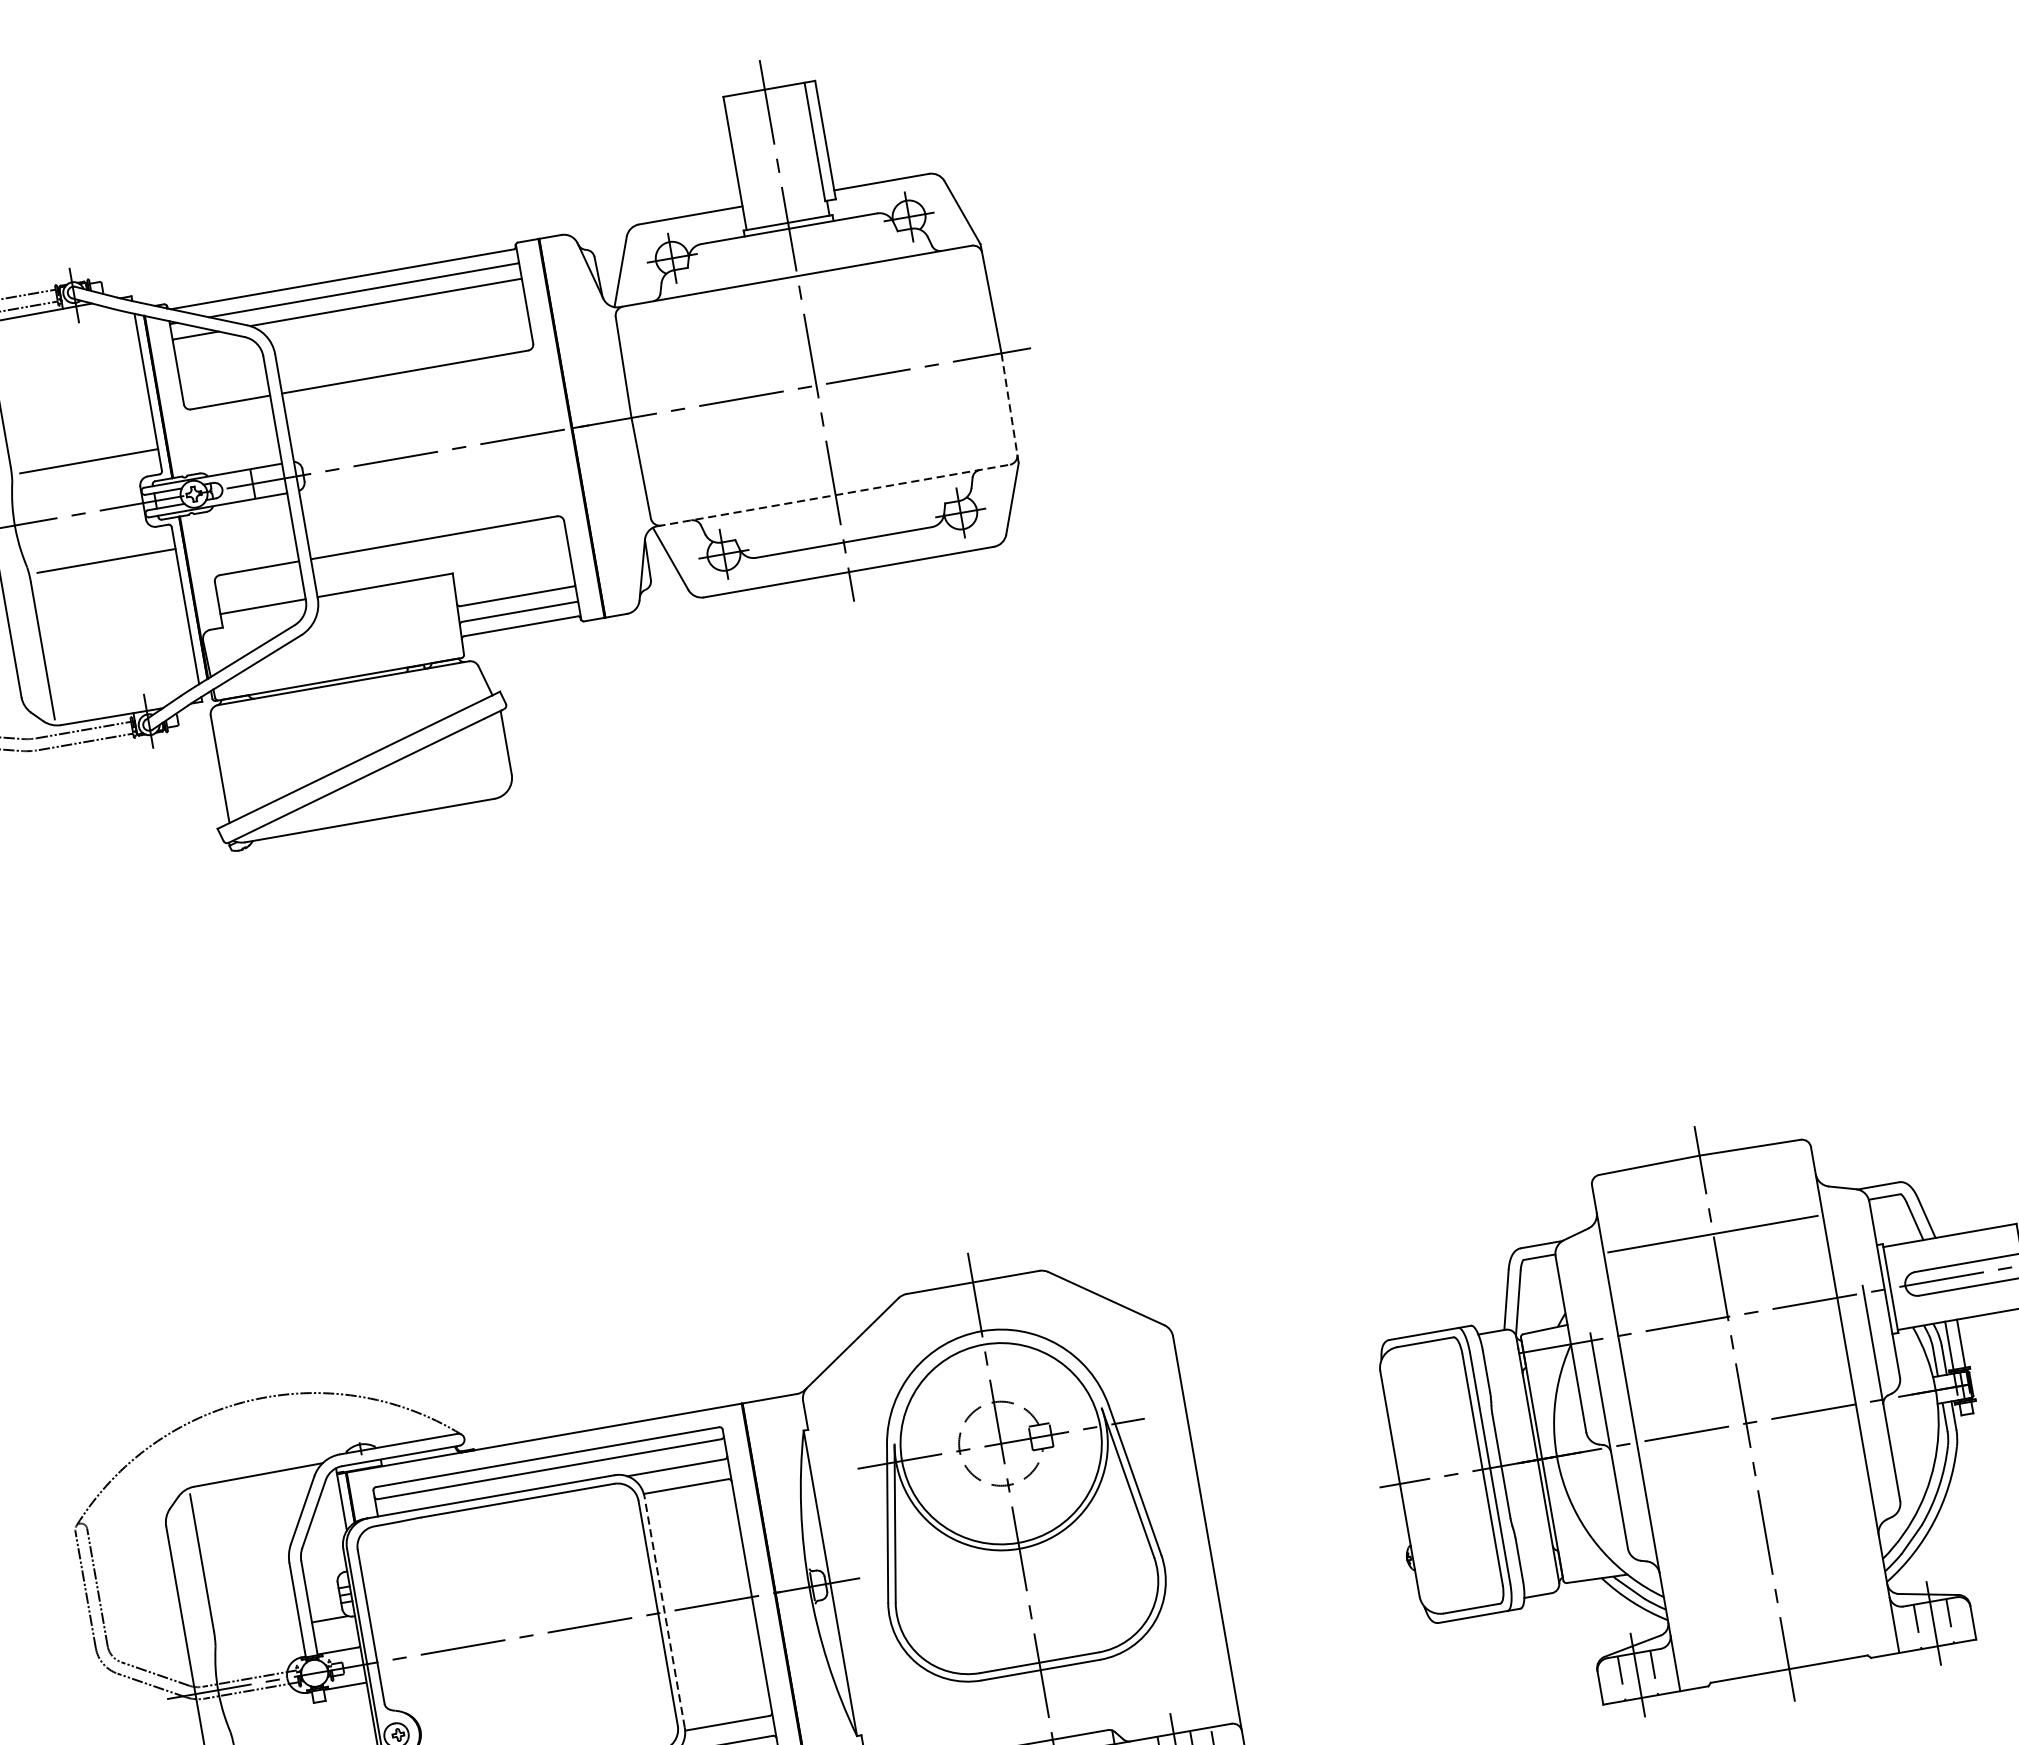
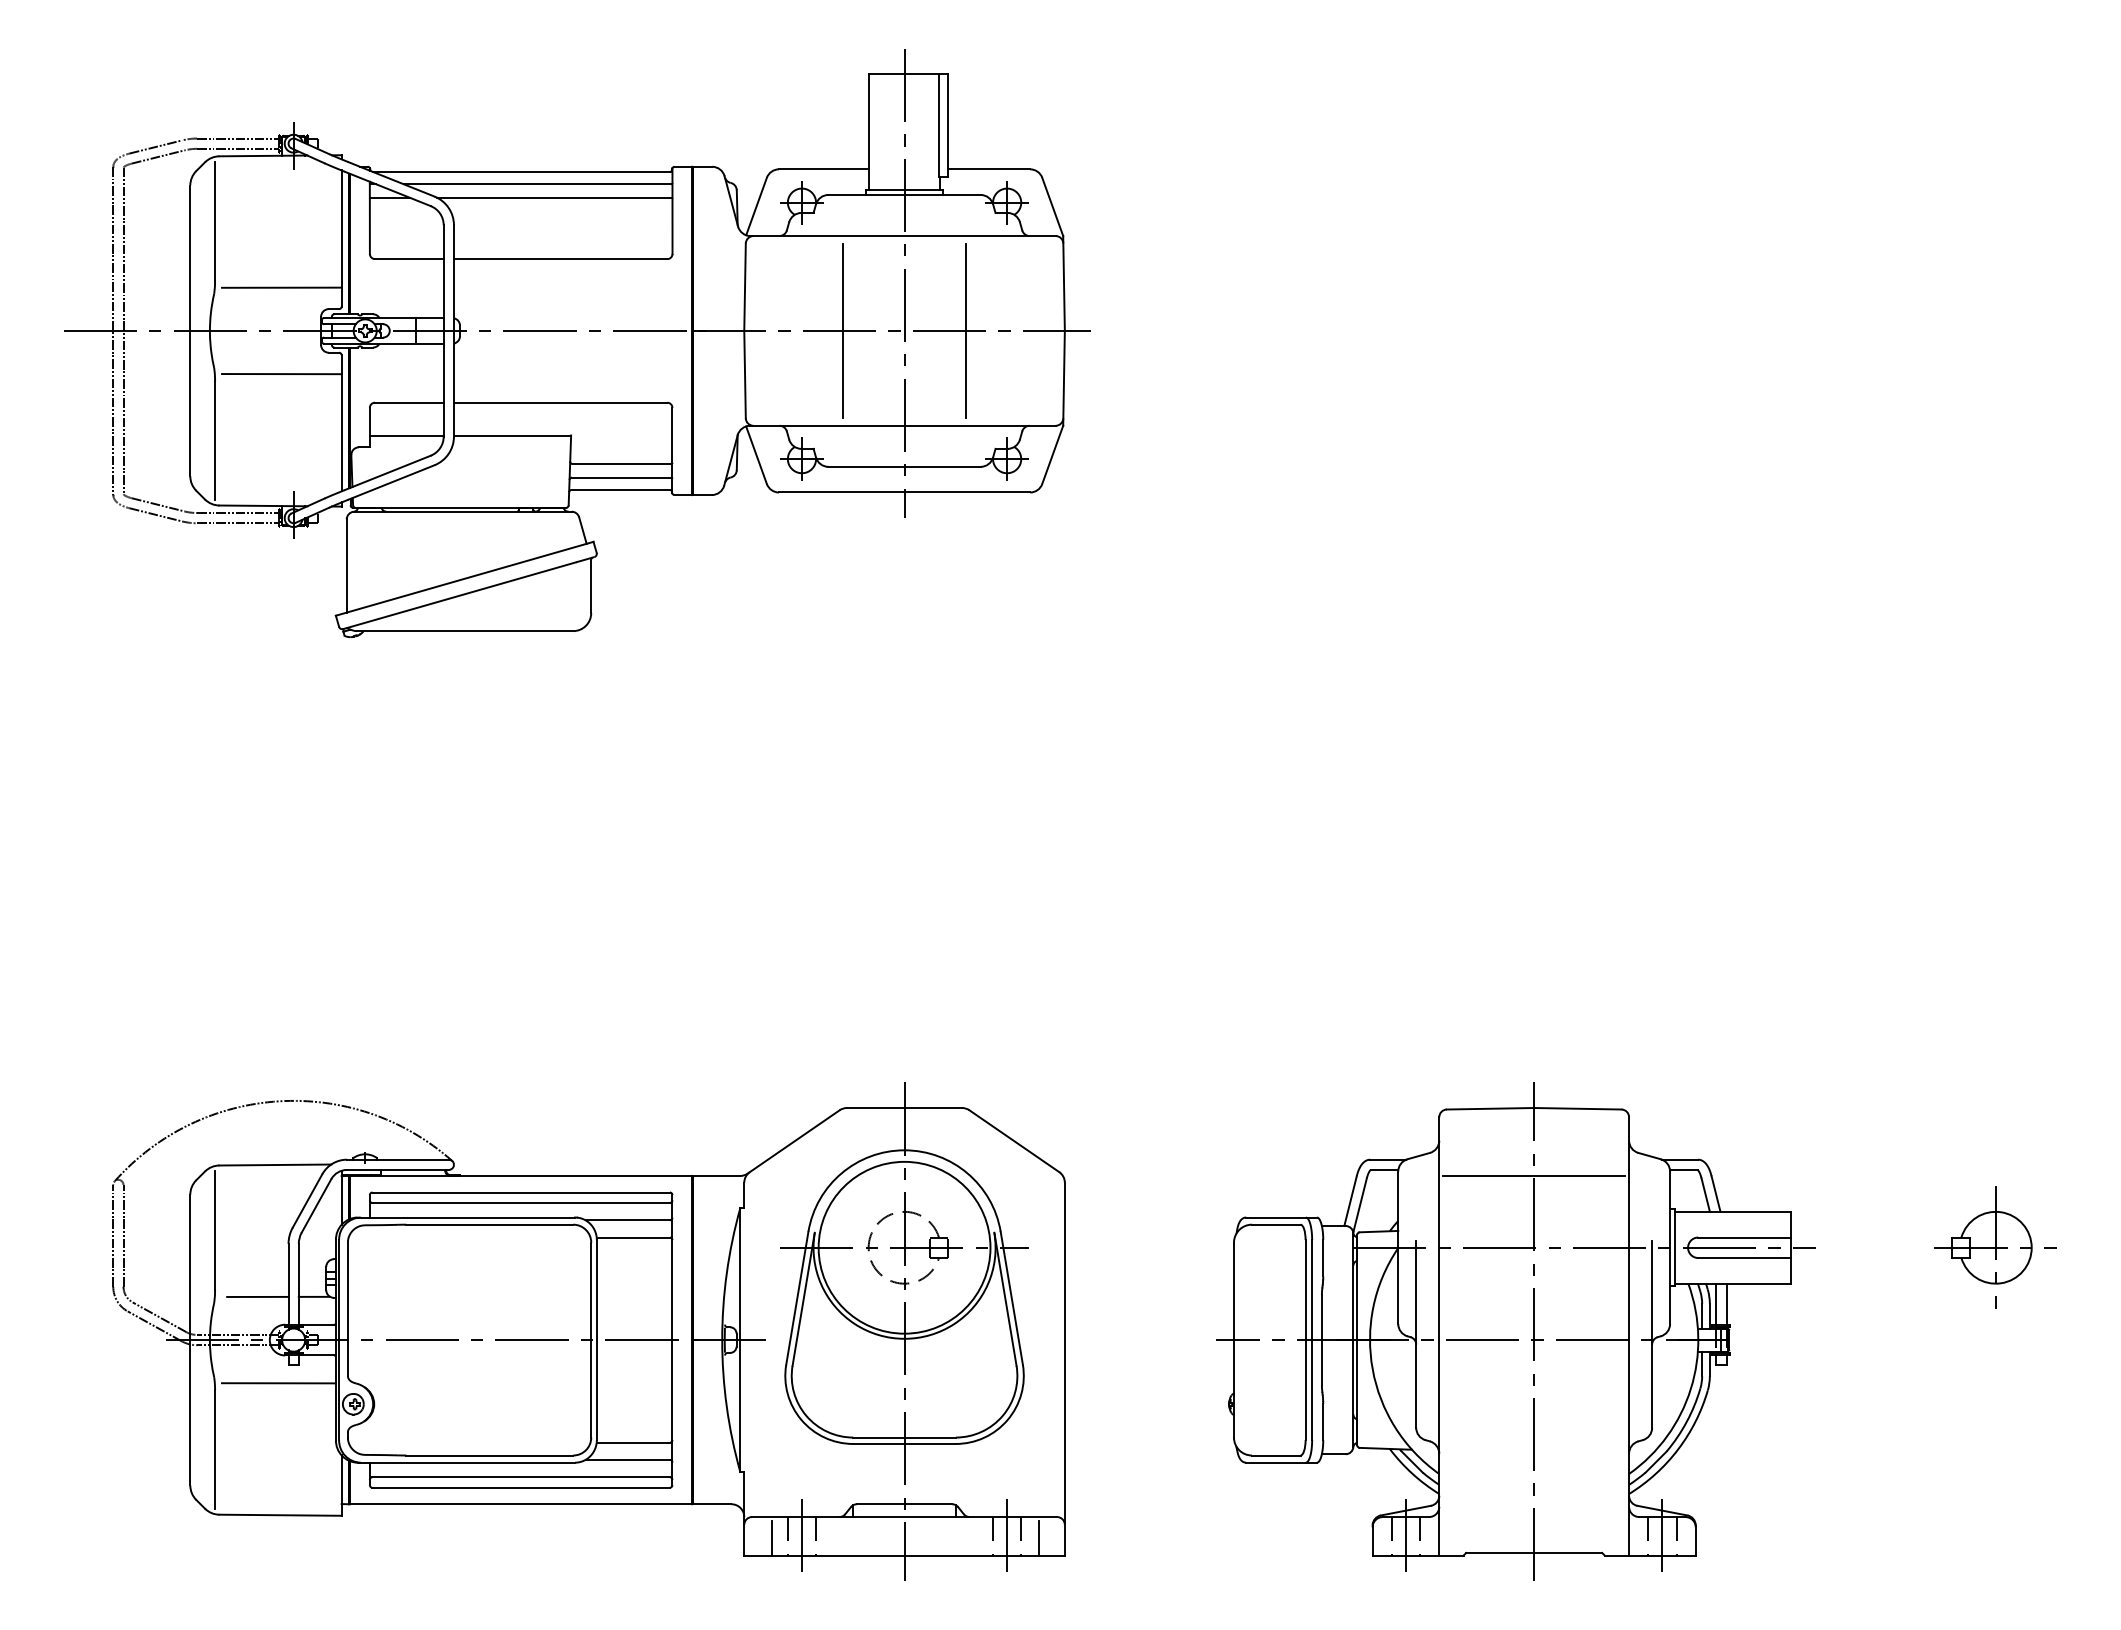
line: (887, 372) -> (966, 330), added
line: (745, 397) -> (843, 330), added
line: (1010, 408) -> (1064, 378), dashed -> solid
line: (833, 495) -> (902, 425), dashed -> solid
line: (664, 1611) -> (596, 1339), dashed -> solid
line: (264, 1630) -> (257, 1296), added
line: (306, 1726) -> (278, 1383), added

